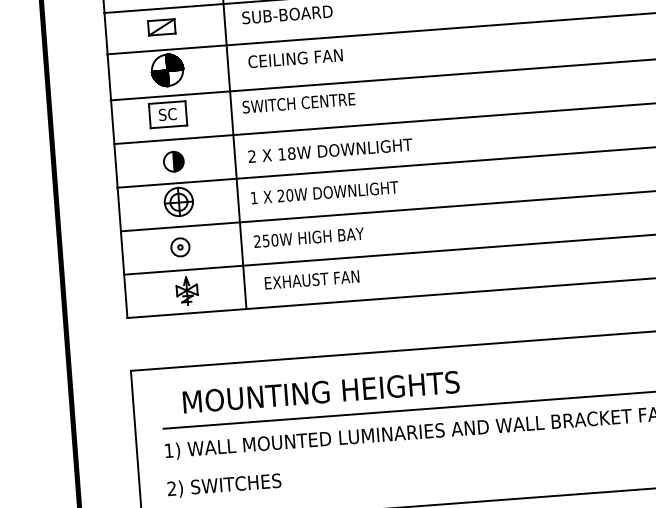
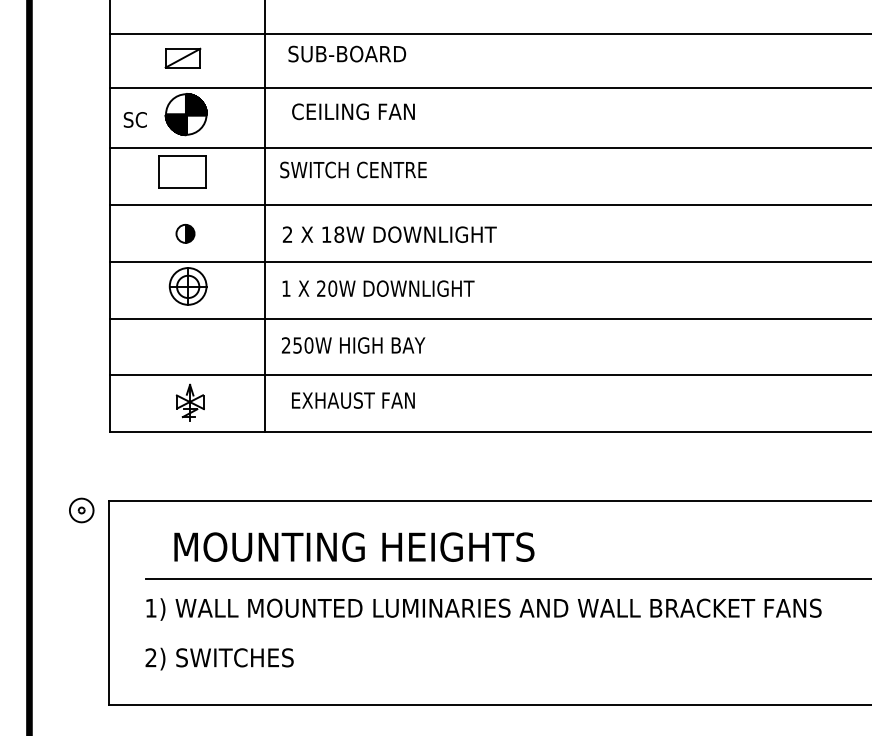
text: (167, 114) -> (134, 119), moved
part: (173, 161) -> (185, 233), size x0.7
part: (180, 247) -> (81, 510), moved

